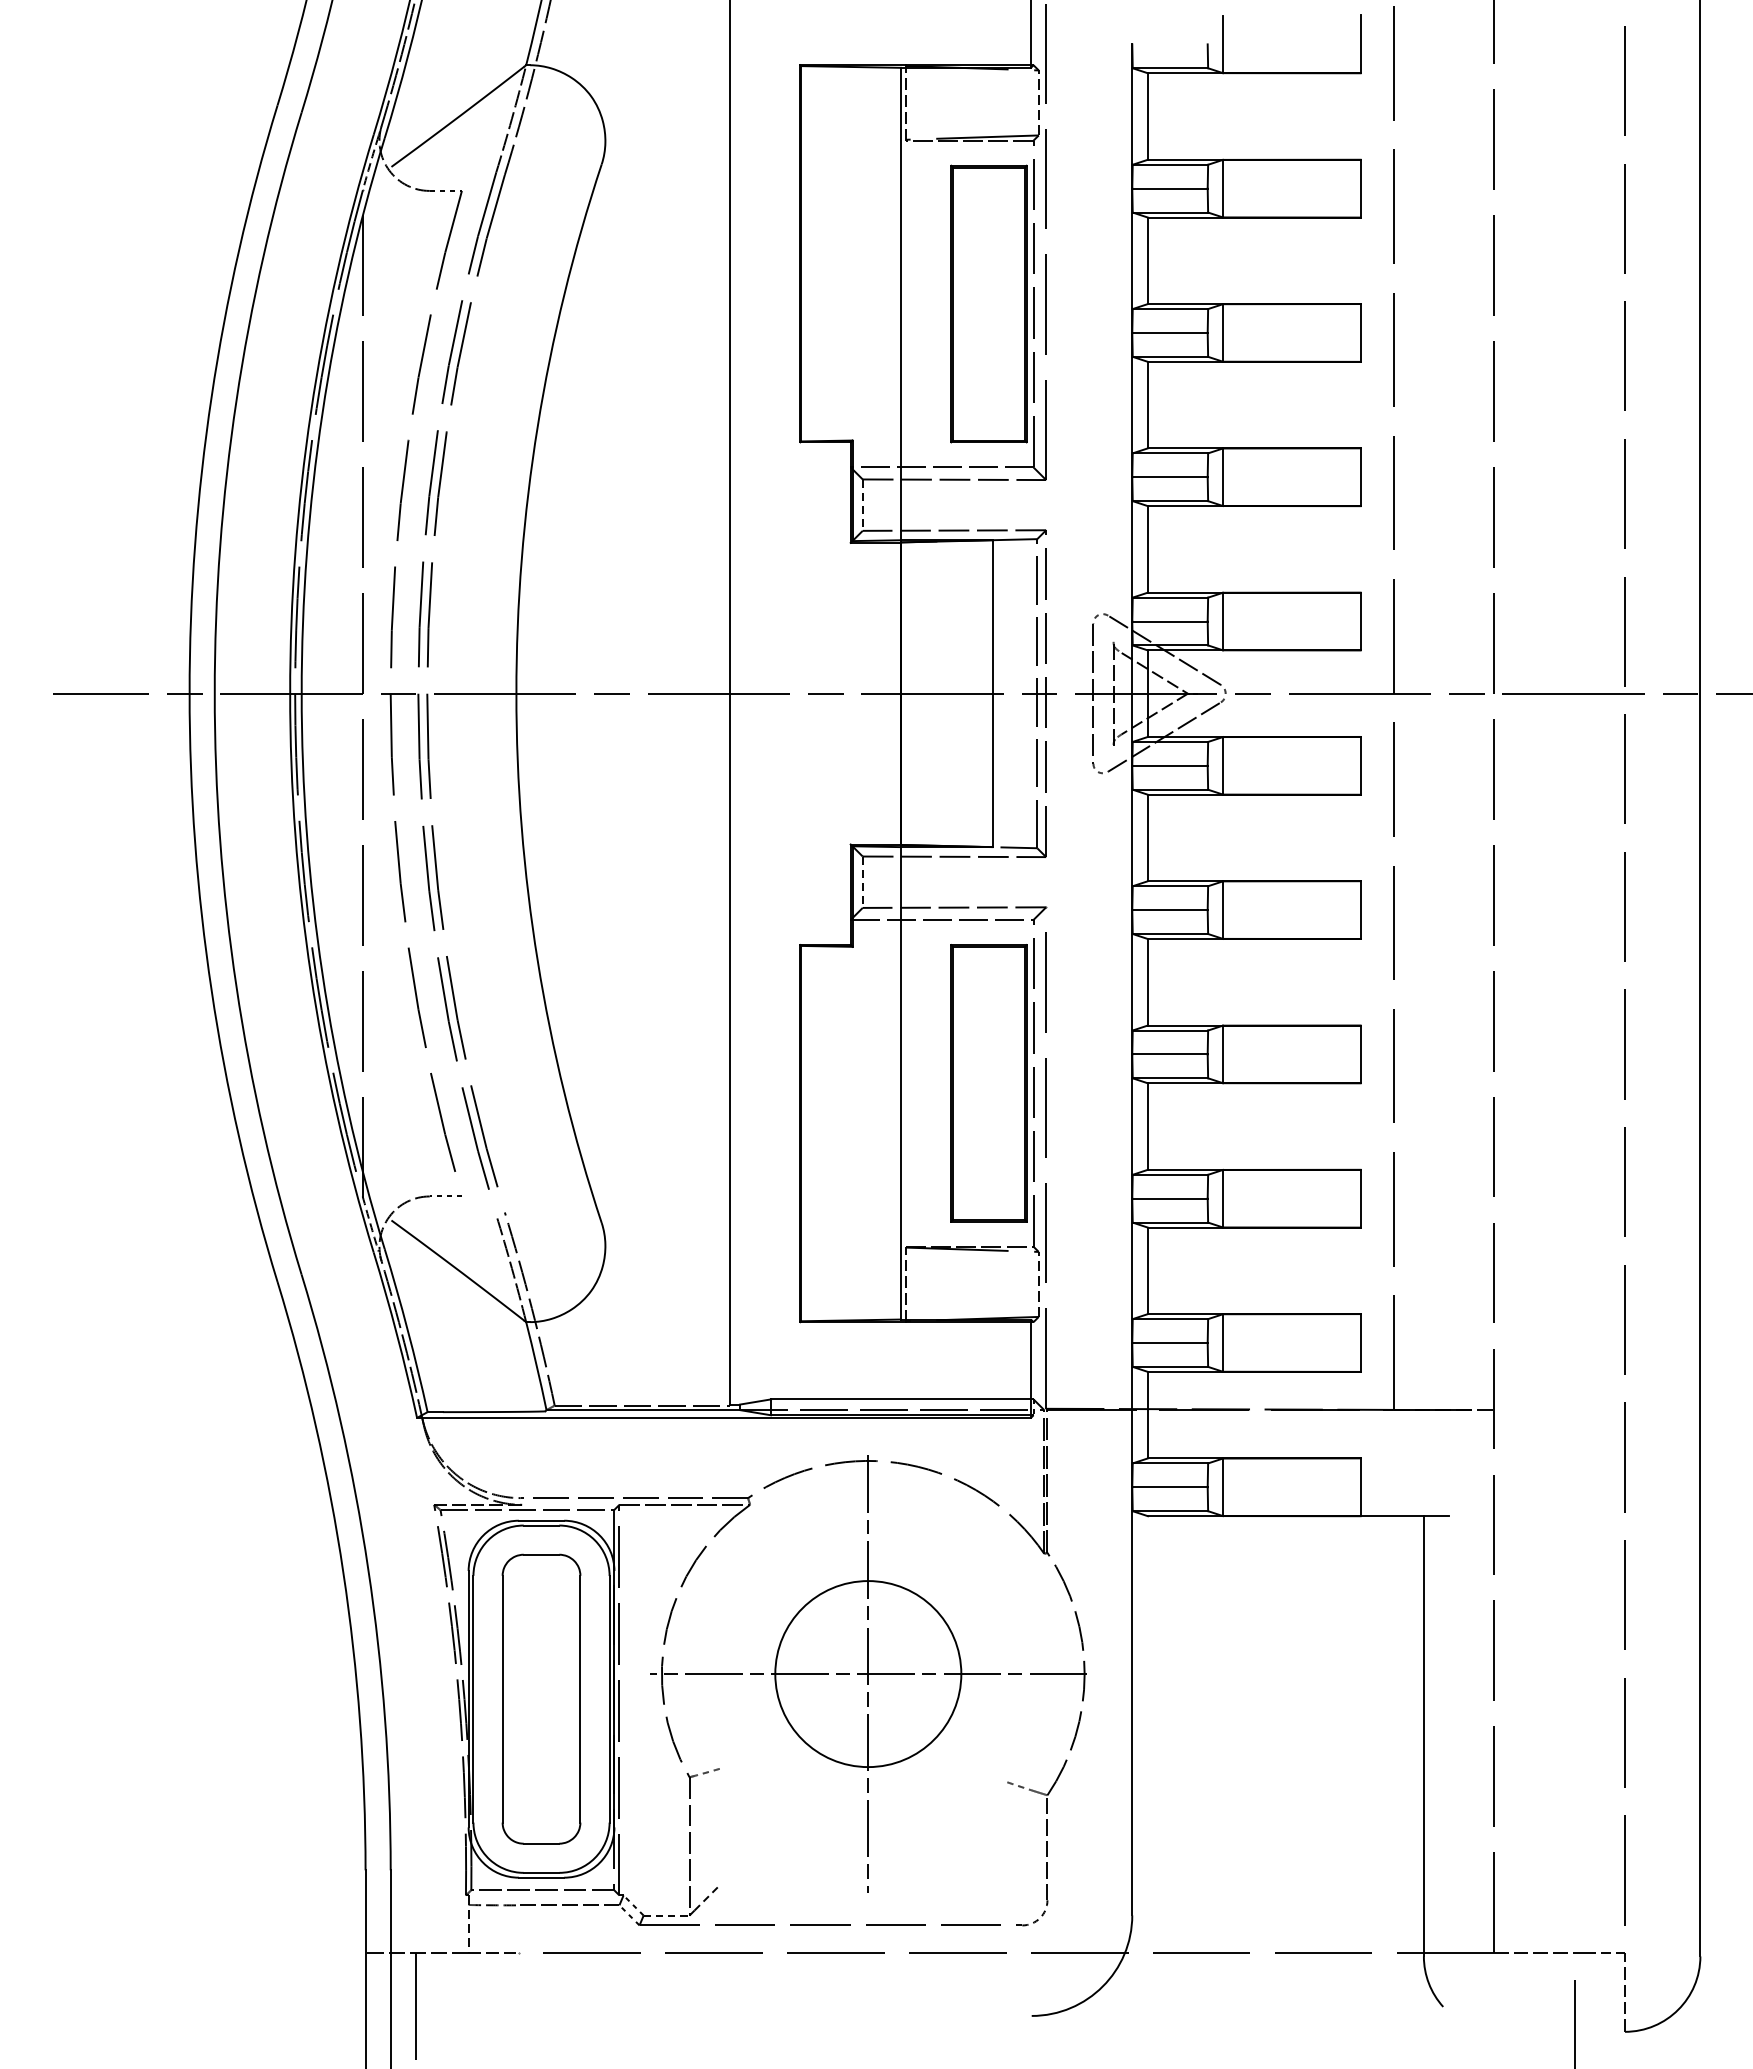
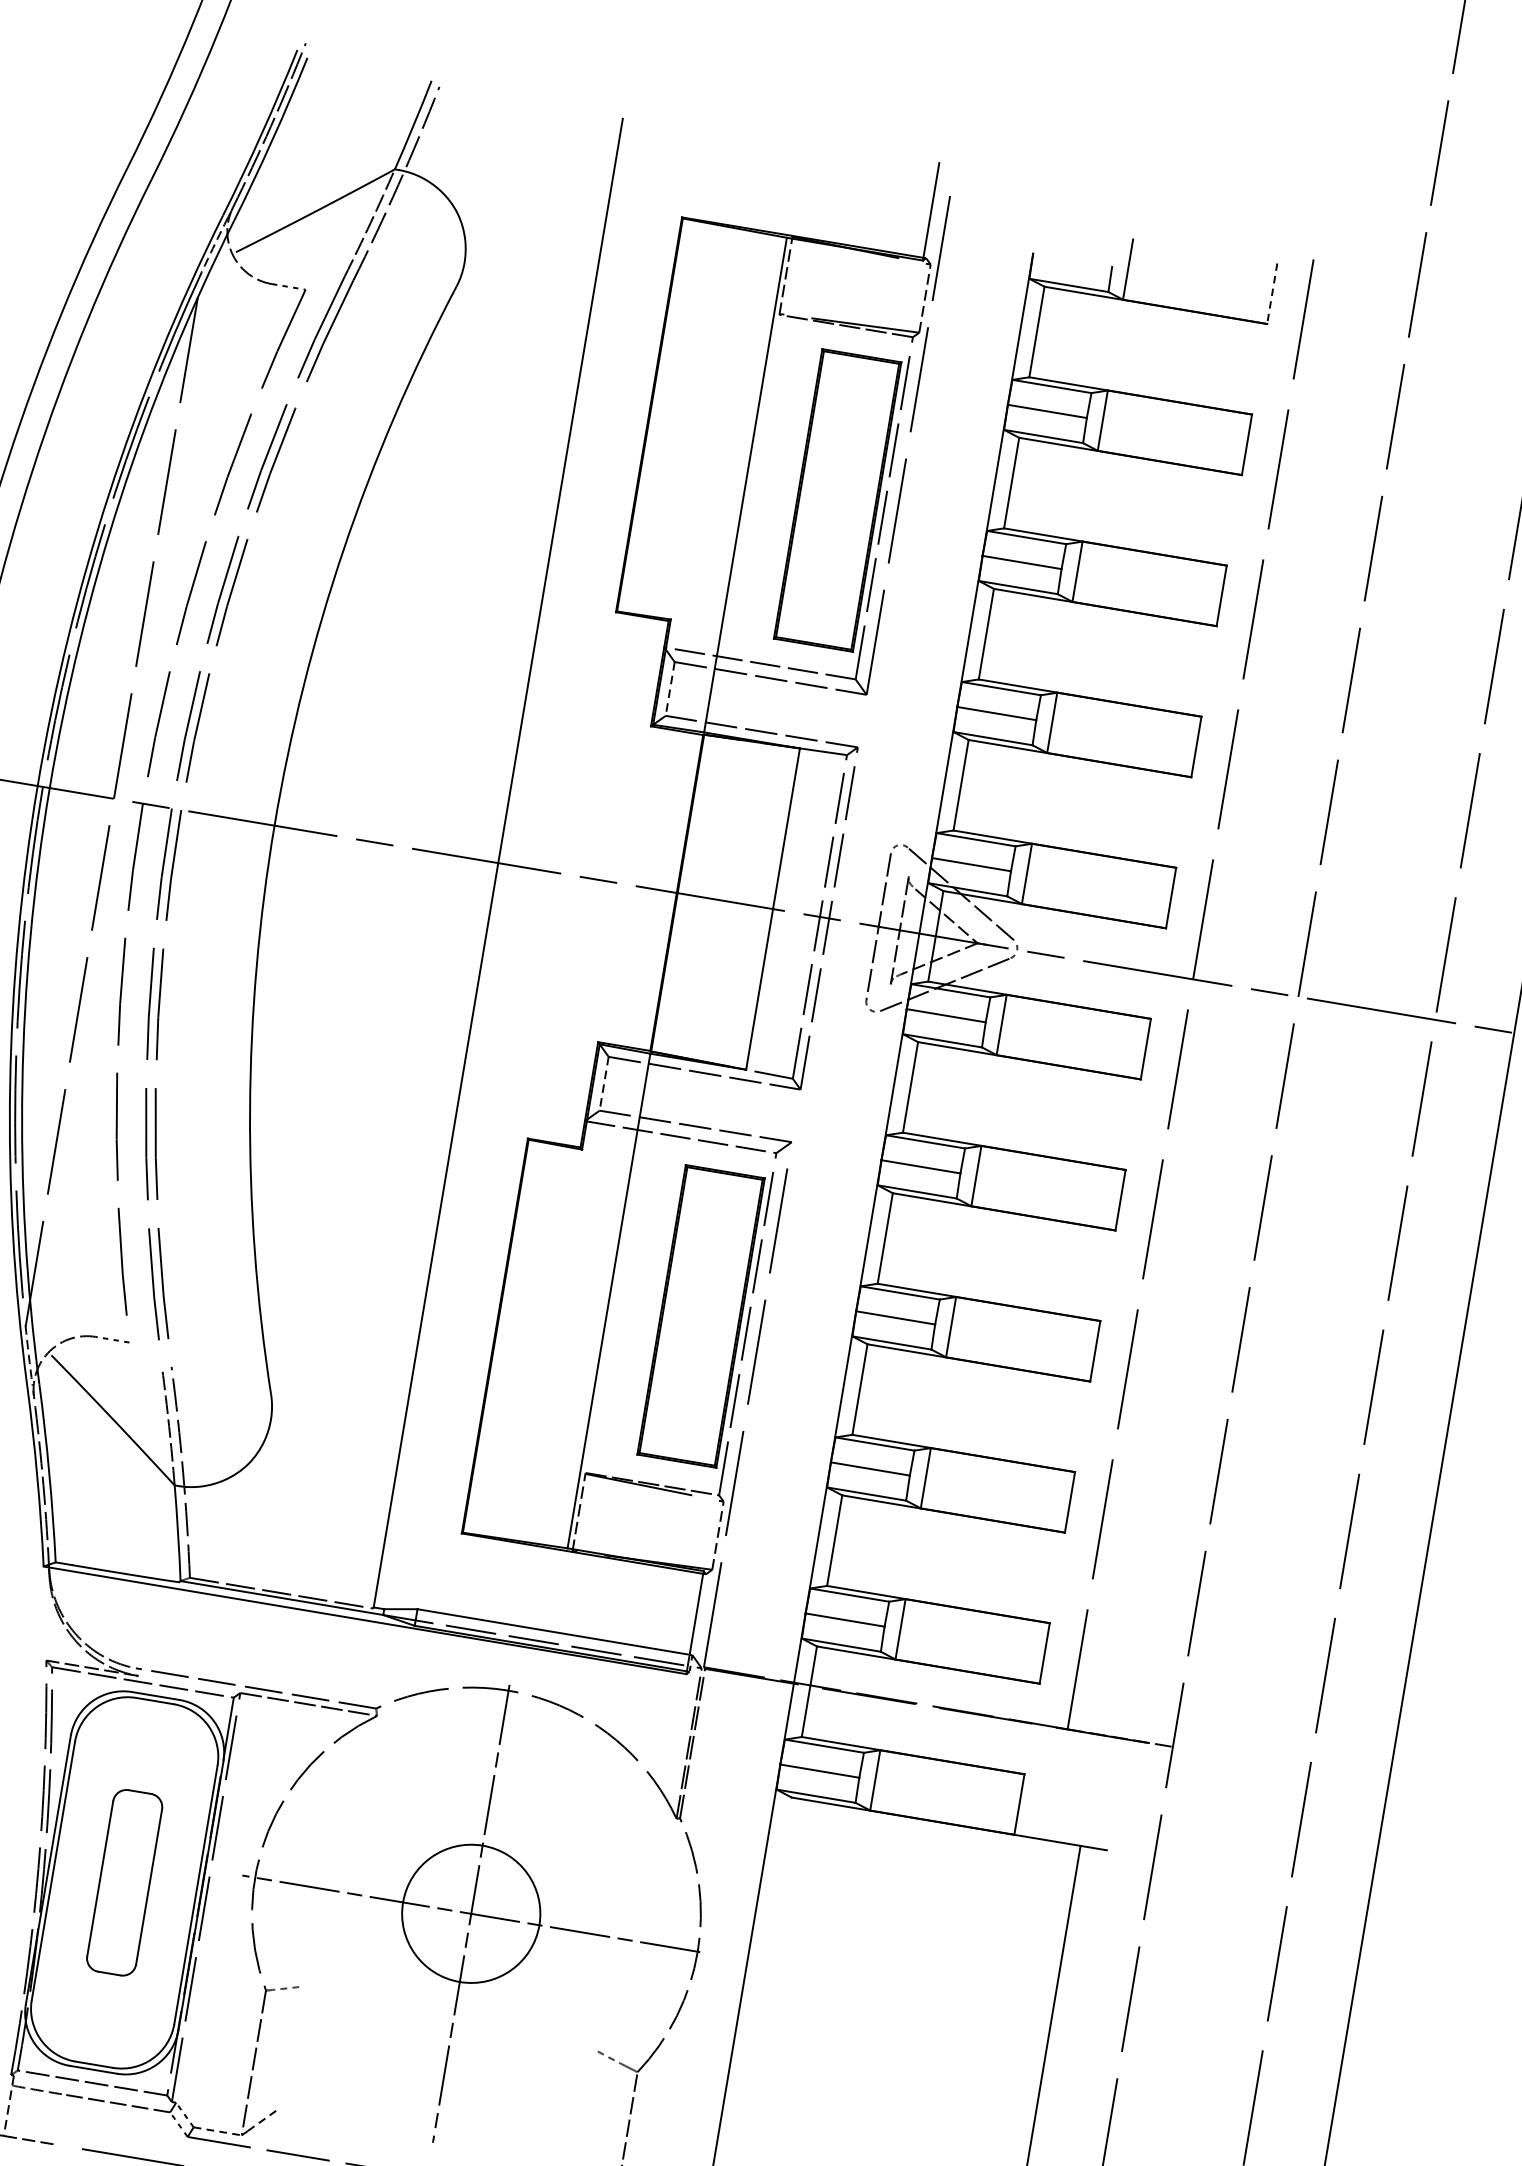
line: (1360, 44) -> (1272, 293), solid -> dashed
circle: (868, 1674) -> (471, 1914), size x0.7
part: (541, 1698) -> (124, 1882), size x0.6

